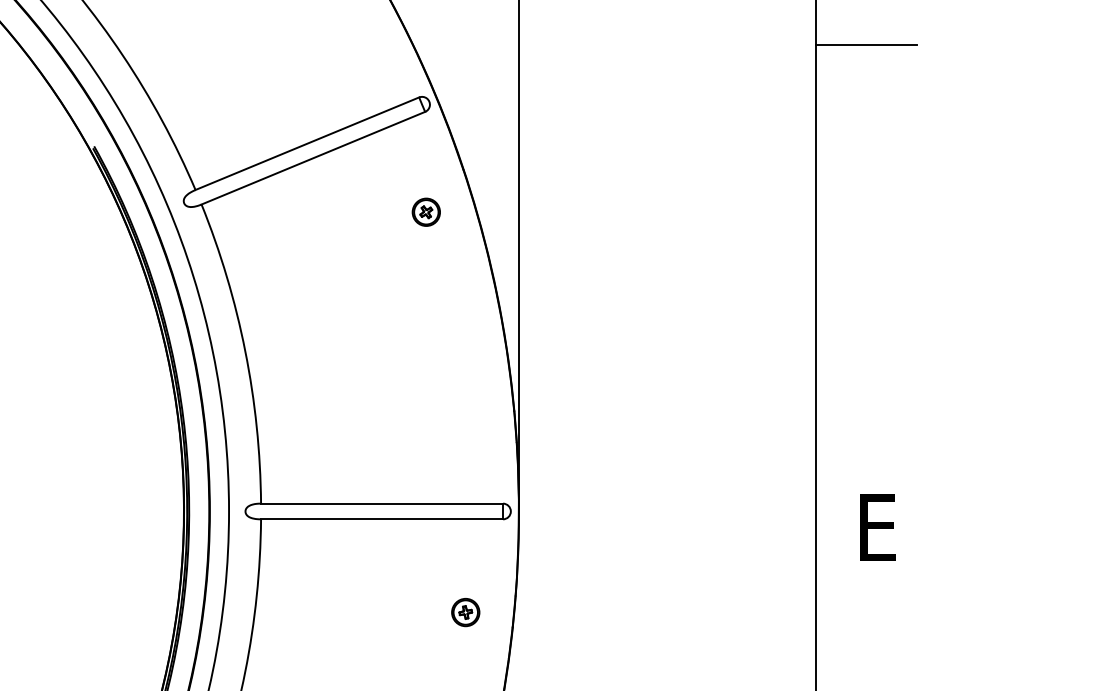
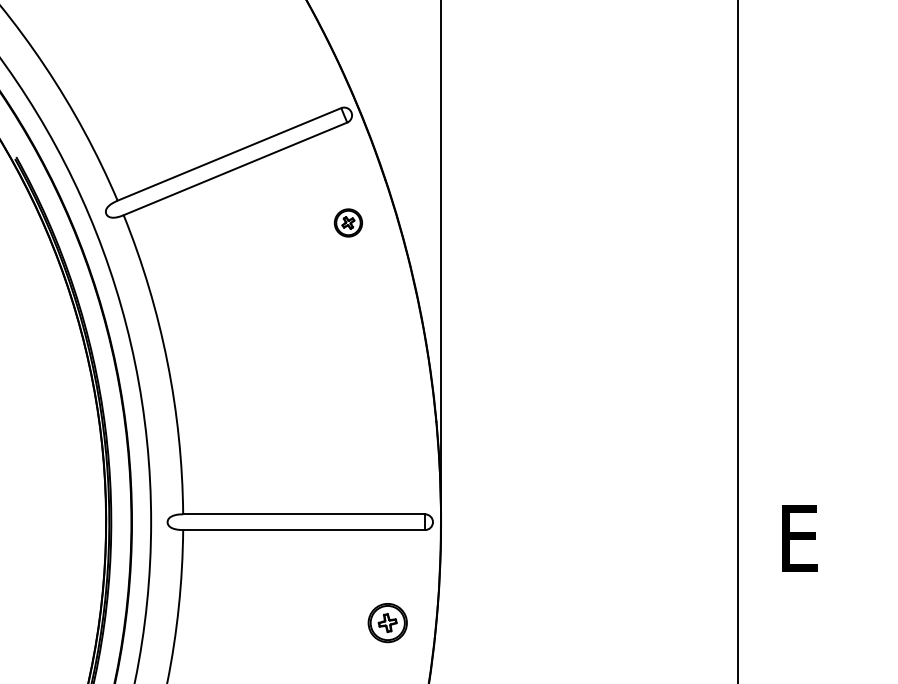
line: (866, 44) -> (788, 55), removed
part: (465, 612) -> (387, 623), size x1.4

